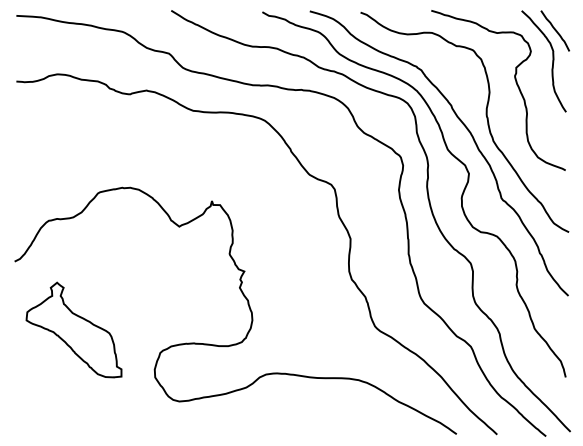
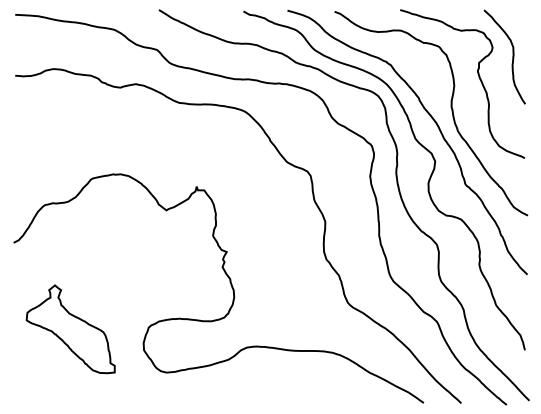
curve: (554, 30) -> (514, 28), removed
part: (73, 330) -> (70, 329), moved

